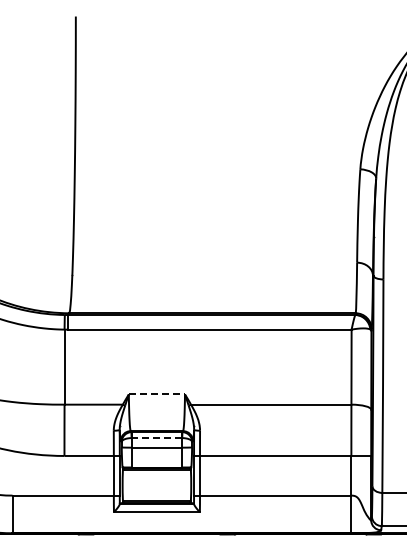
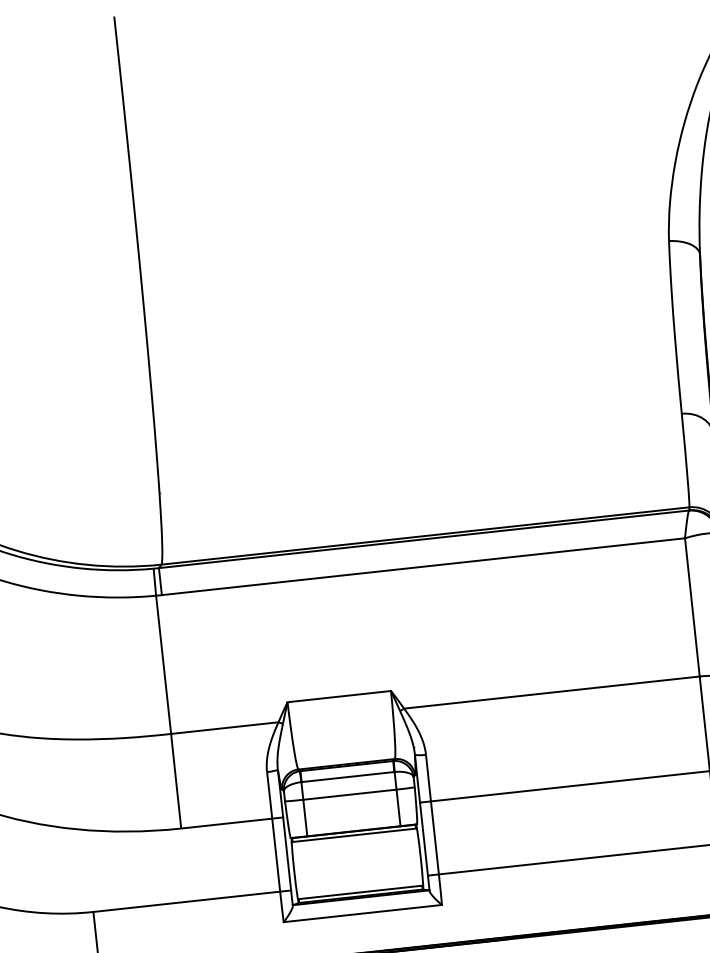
line: (157, 394) -> (340, 696), dashed -> solid
line: (156, 438) -> (347, 777), dashed -> solid

